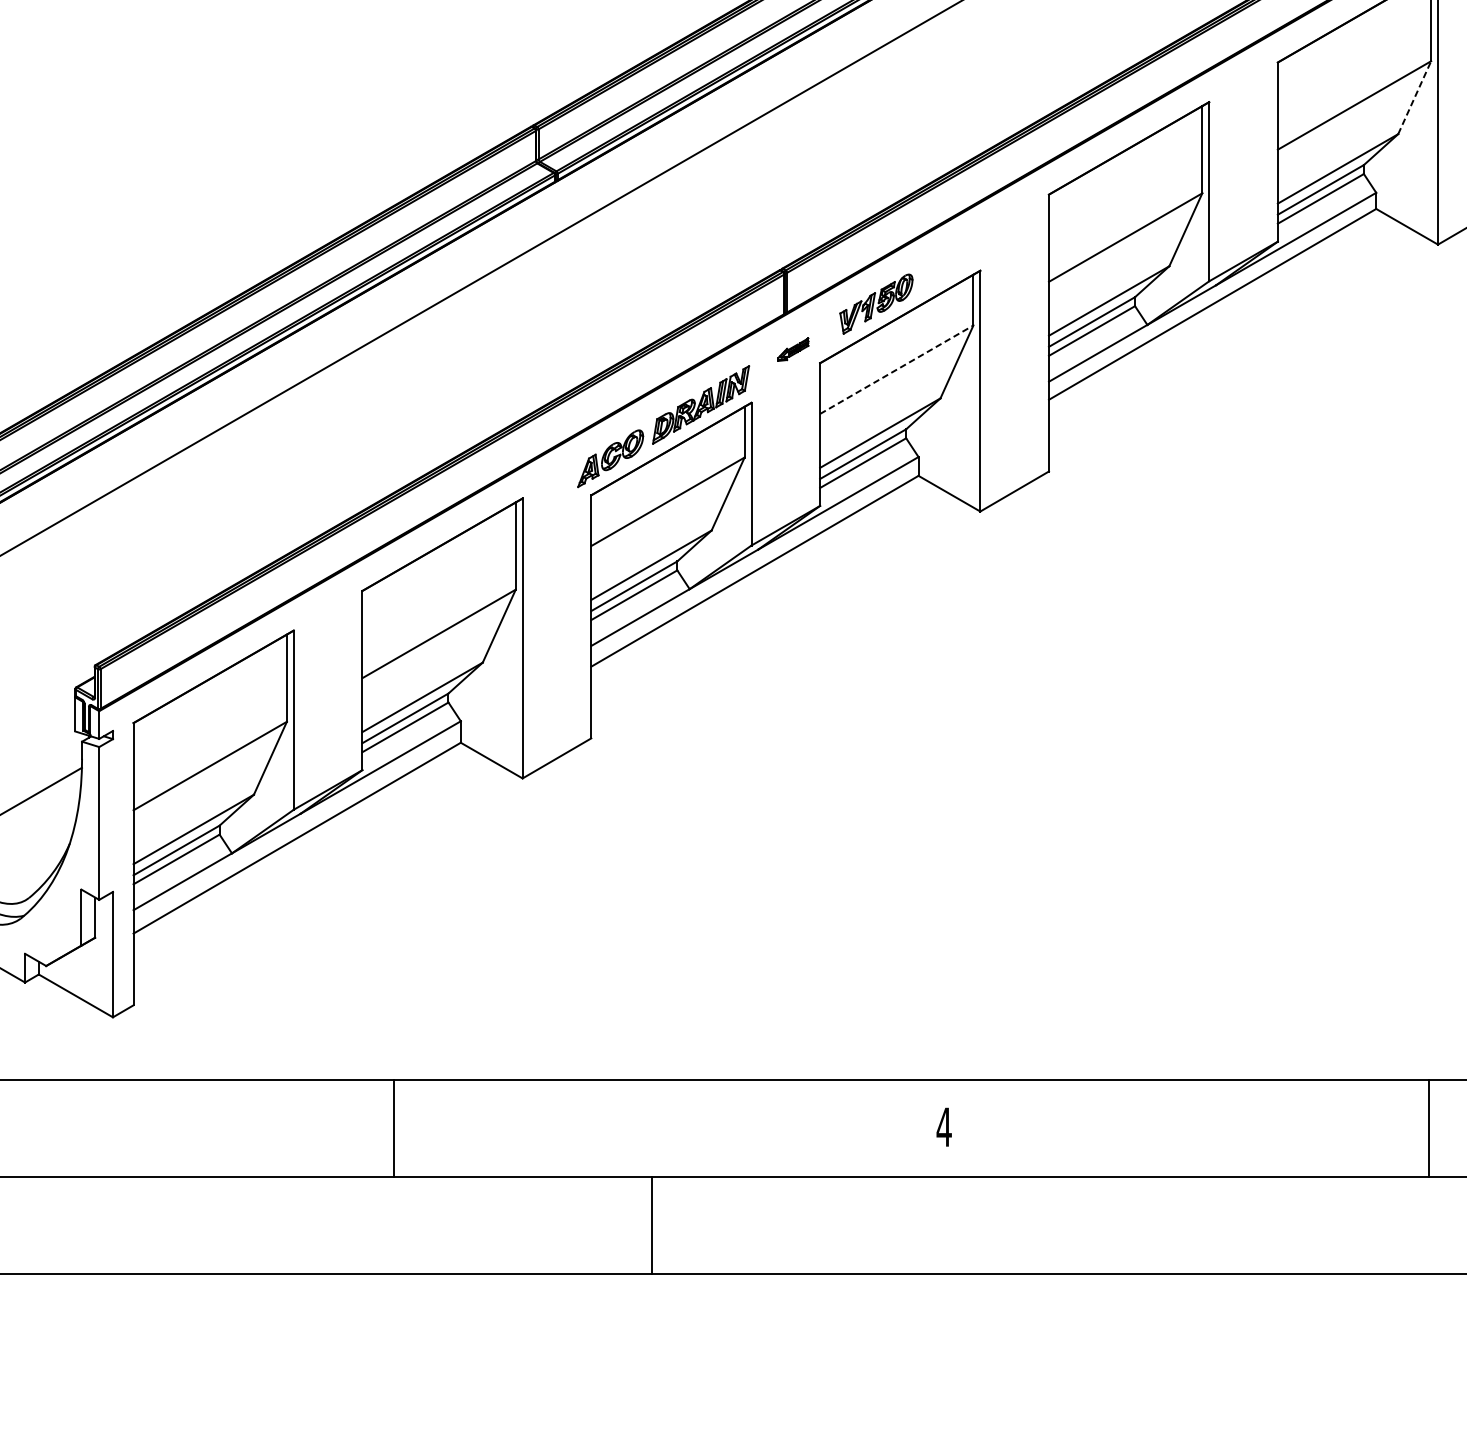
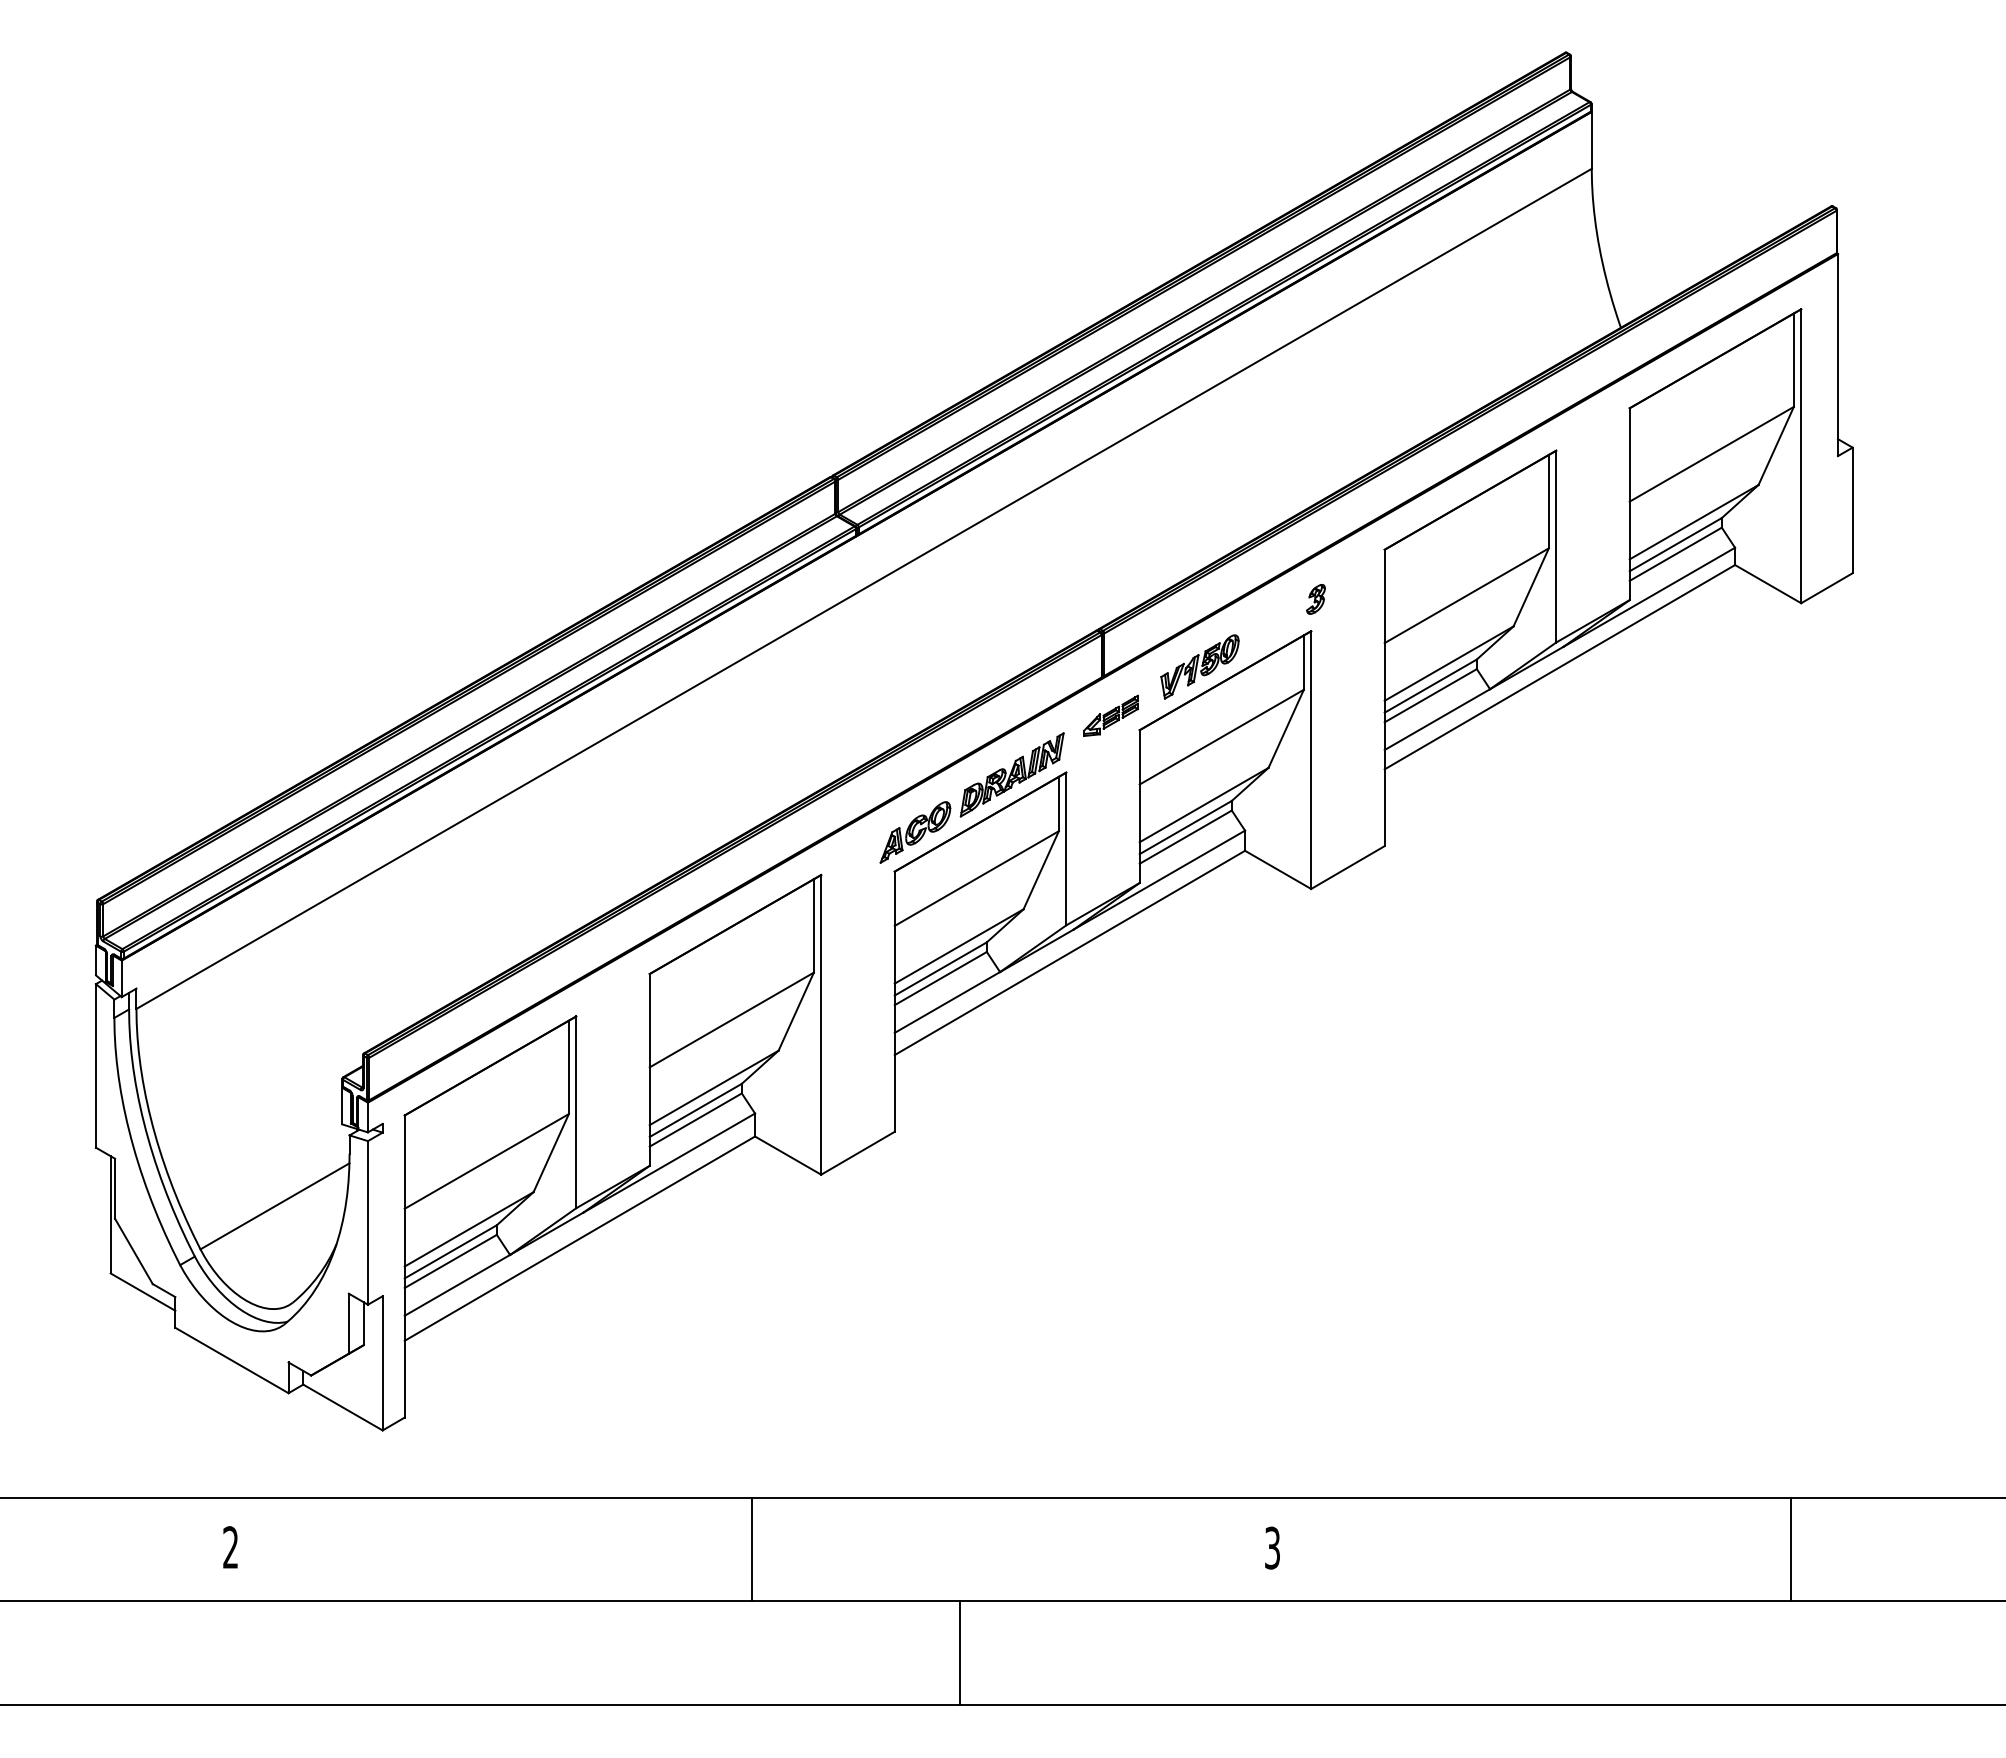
line: (1414, 97) -> (1776, 445), dashed -> solid
part: (984, 241) -> (1315, 599), added
part: (792, 349) -> (1110, 715), size x1.67
line: (896, 370) -> (1221, 737), dashed -> solid
text: (944, 1126) -> (1272, 1547), 4 -> 3
line: (393, 1128) -> (752, 1549), moved

